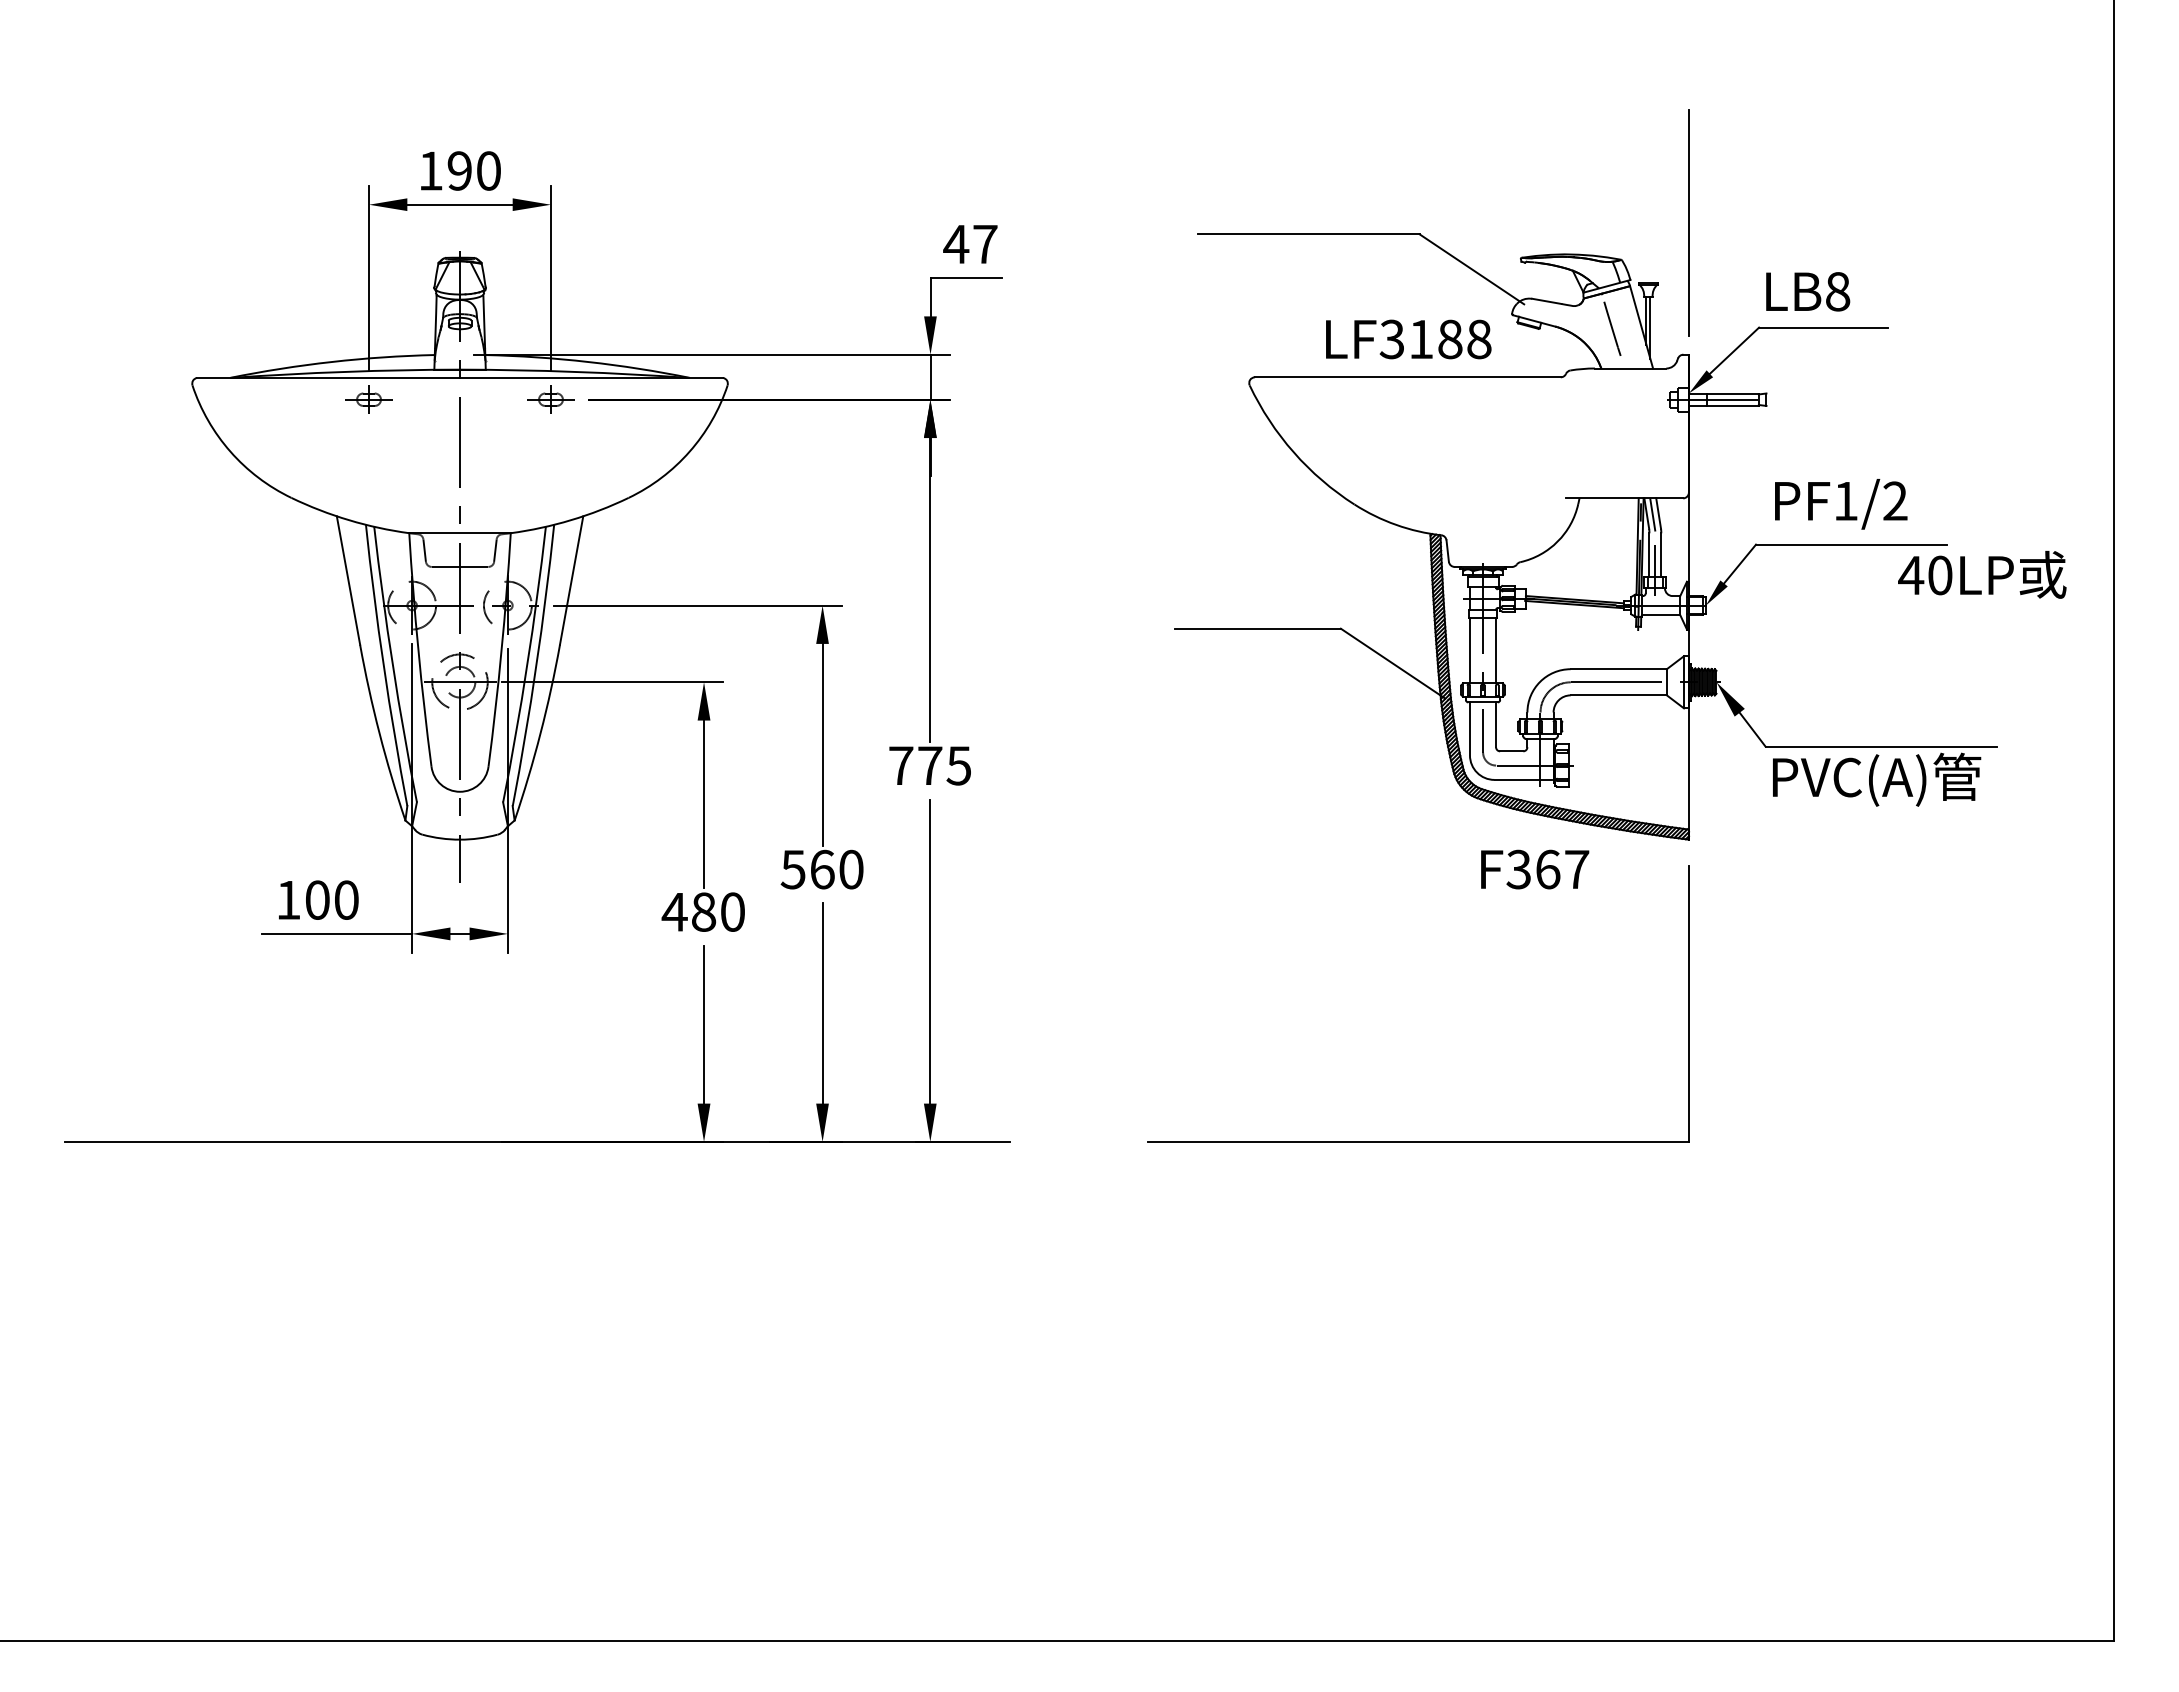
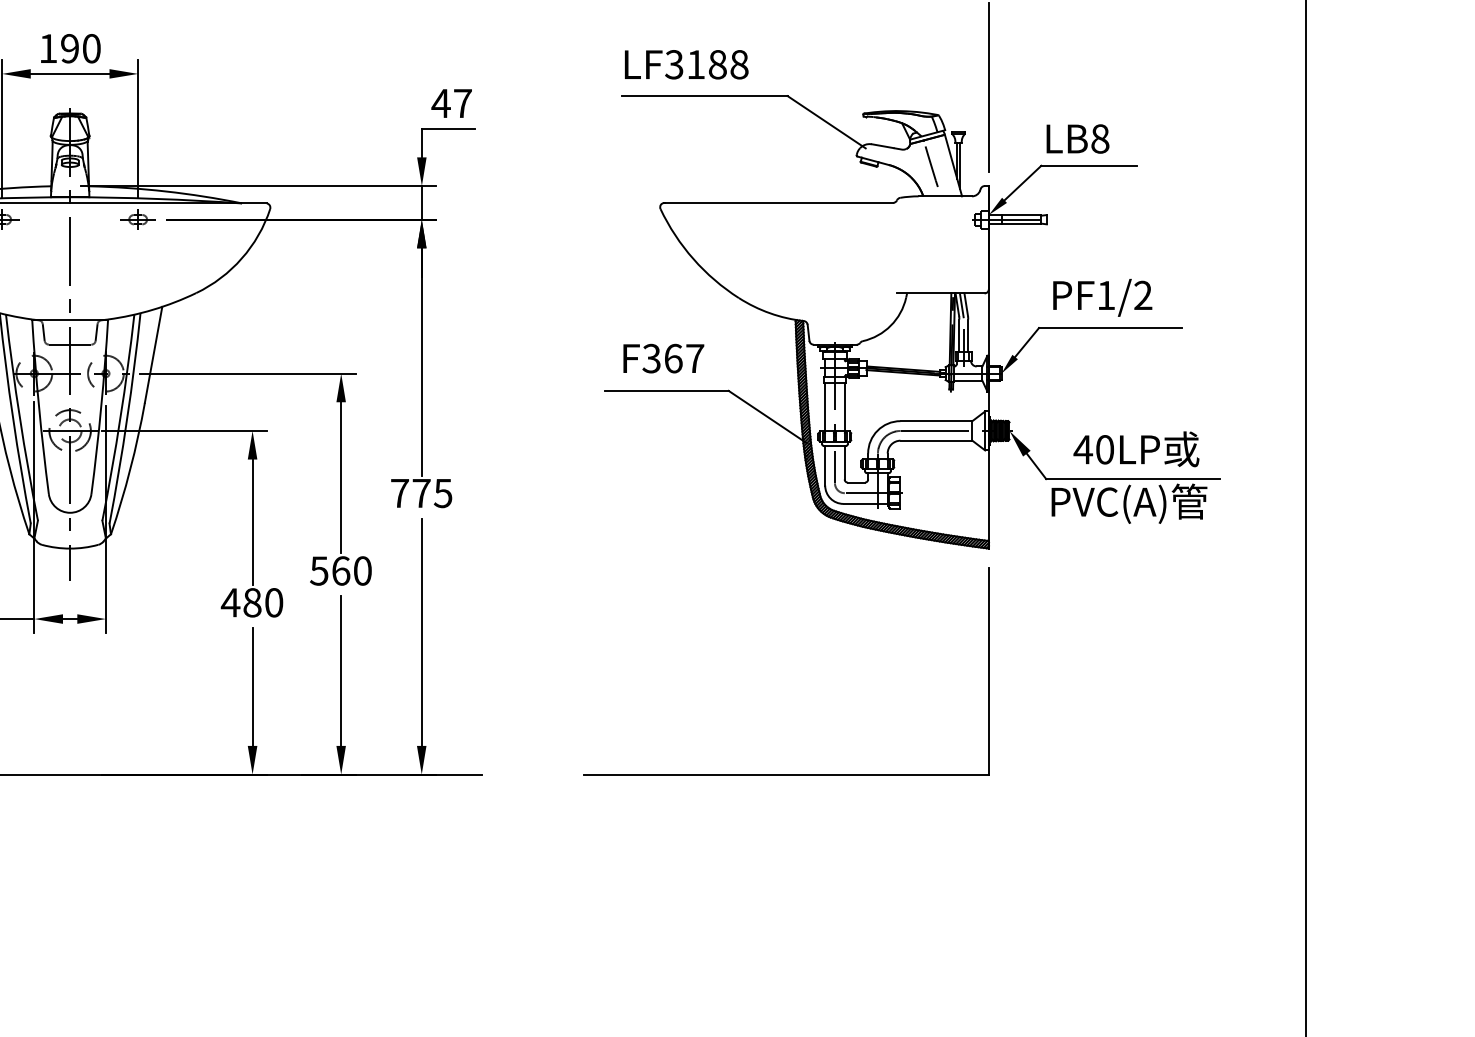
text: (1408, 339) -> (686, 64), moved
text: (1982, 574) -> (1136, 449), moved
text: (1535, 869) -> (664, 358), moved

